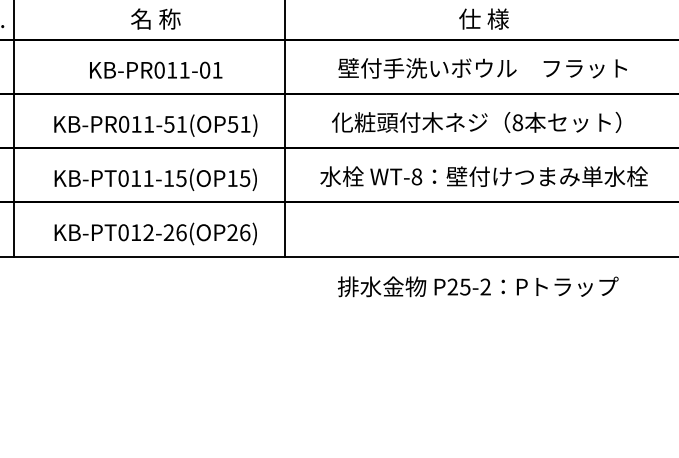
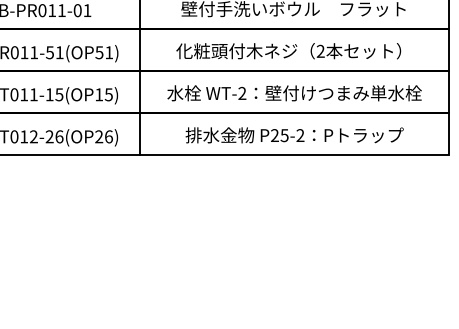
text: (517, 122) -> (320, 51), 8 -> 2
text: (416, 176) -> (242, 93), WT-8 -> WT-2
text: (478, 286) -> (294, 135), moved

